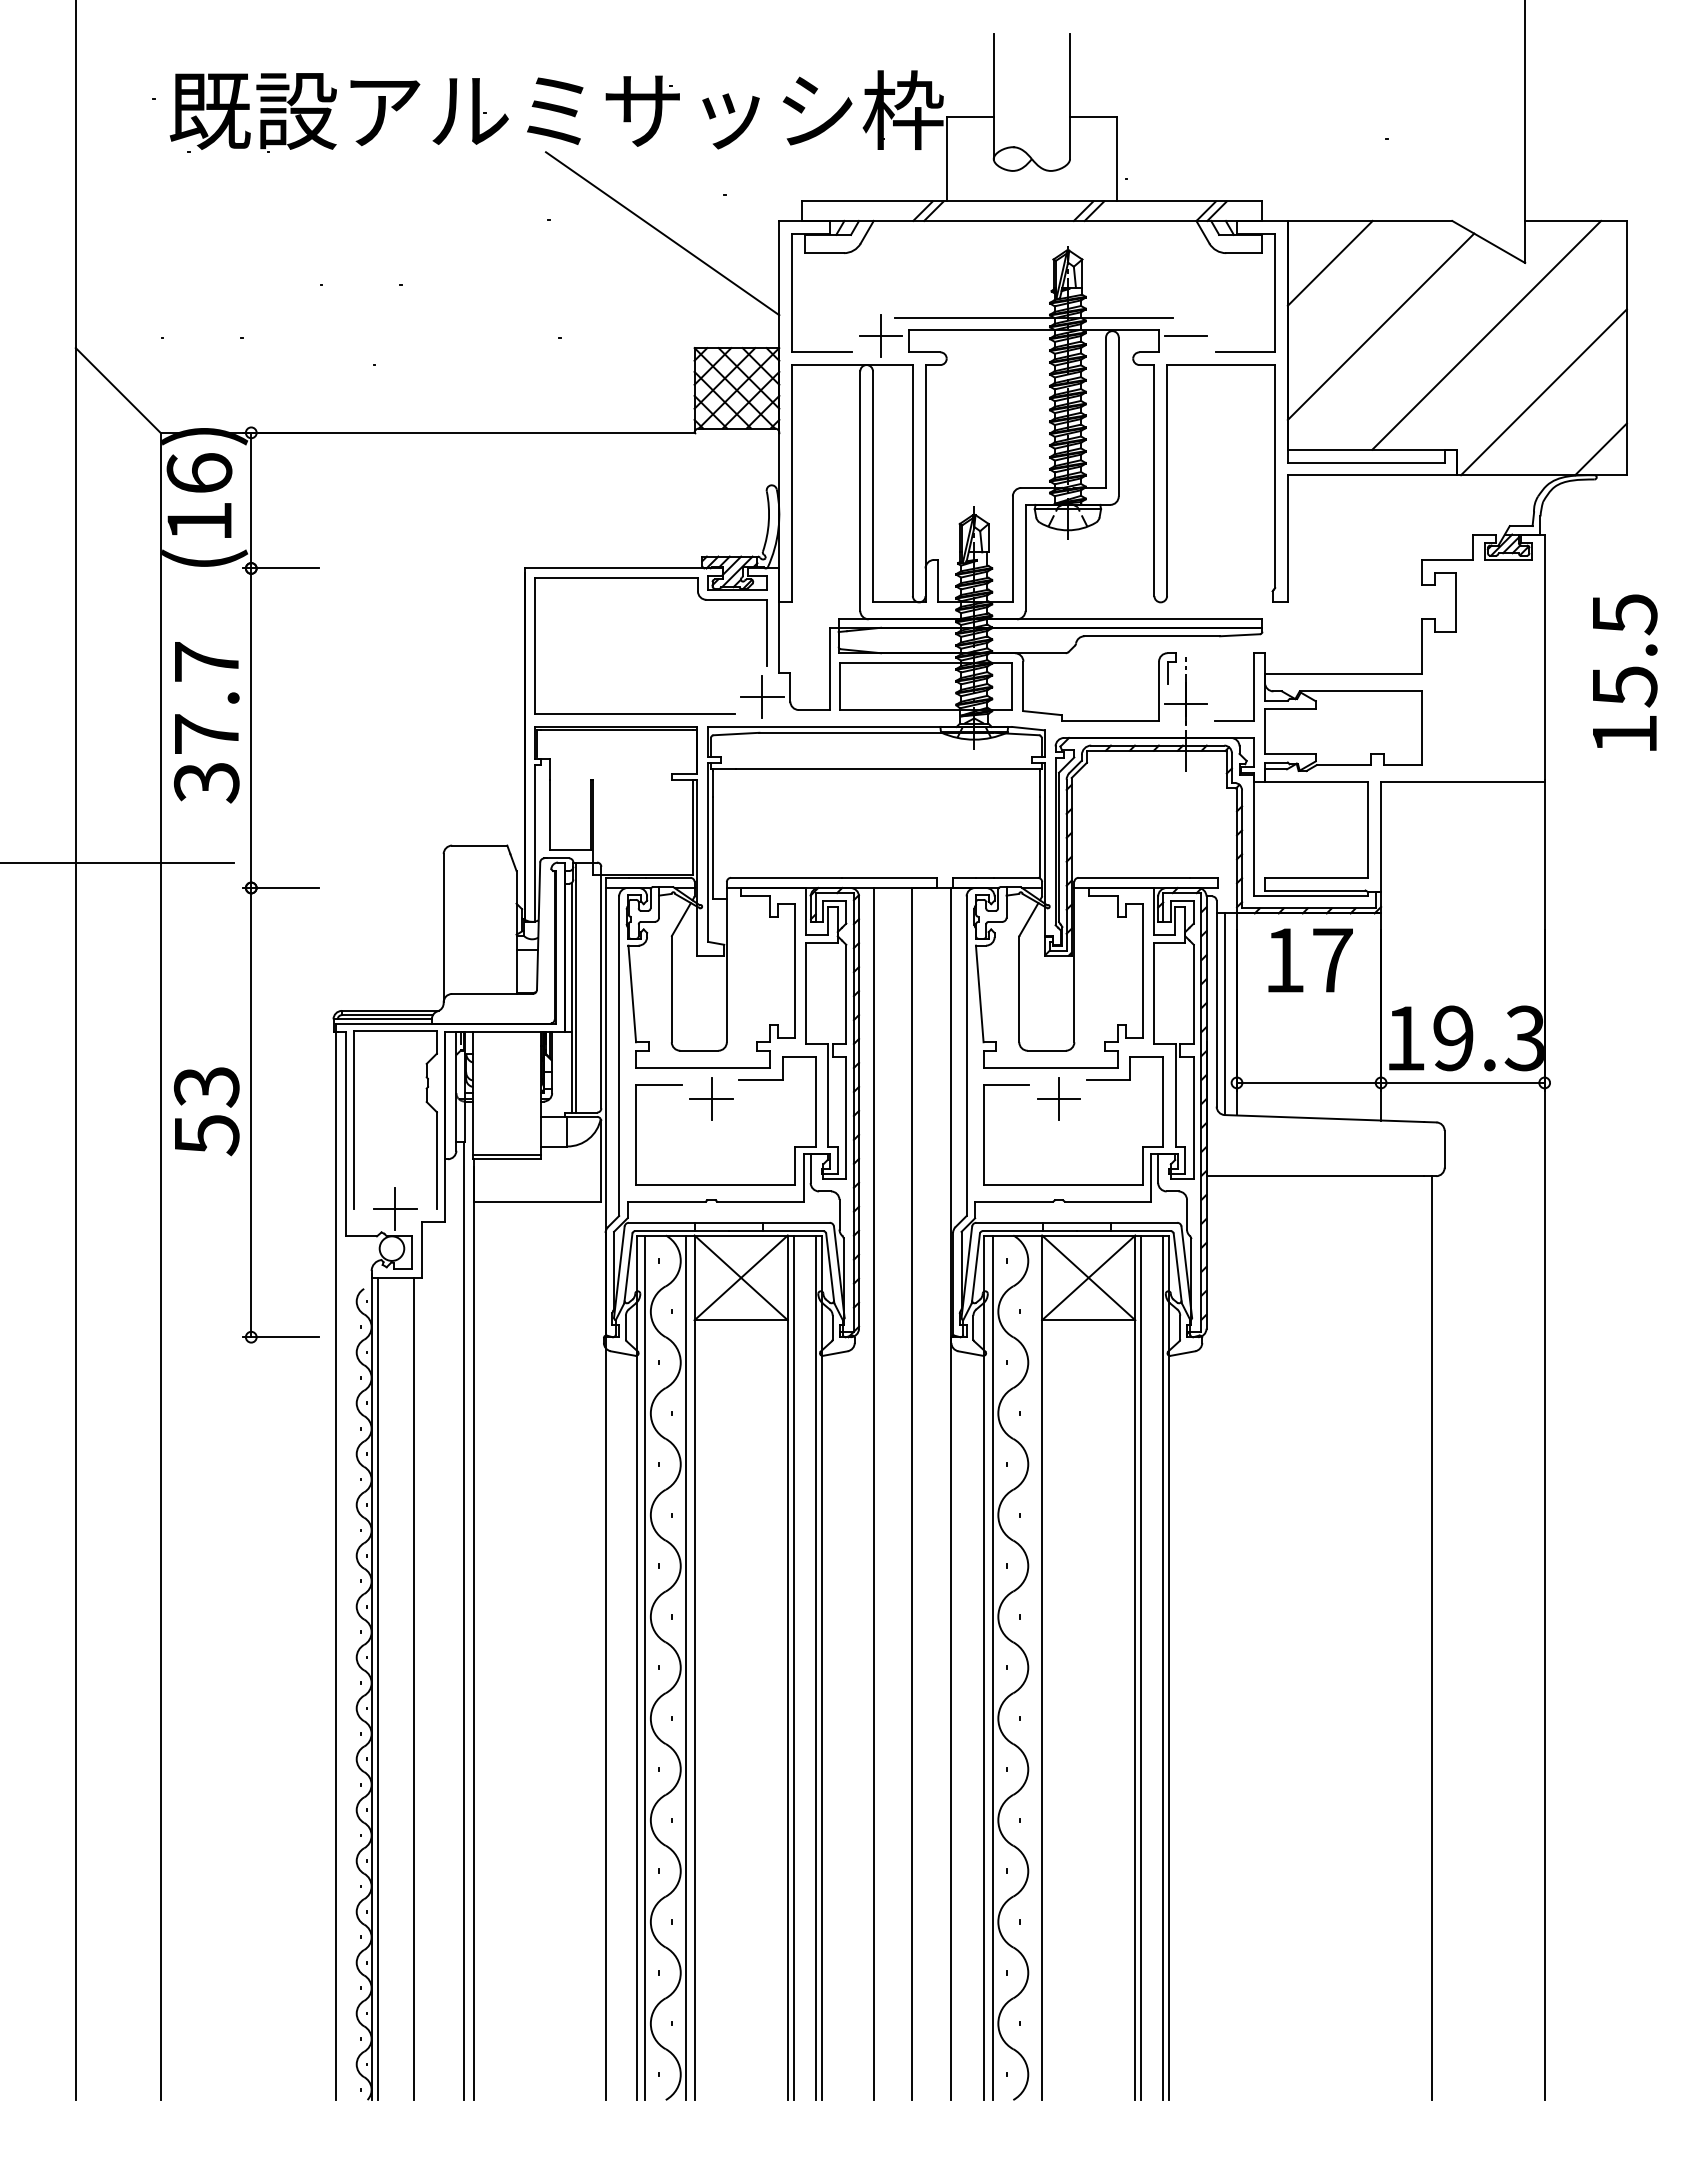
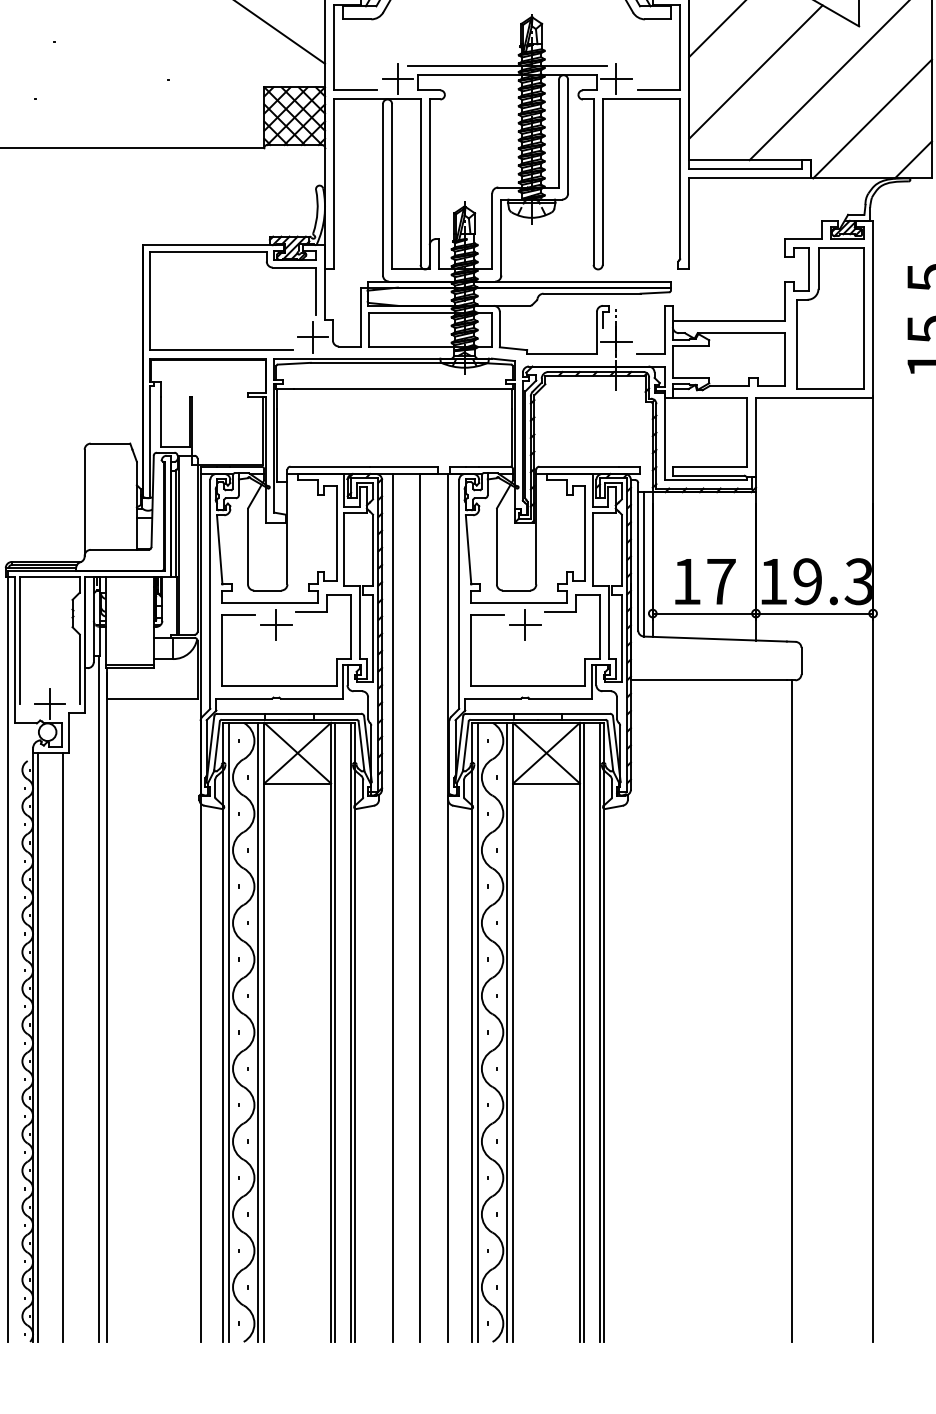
line: (1186, 336) -> (616, 79), added
part: (1485, 670) -> (830, 318), added
text: (1310, 960) -> (705, 581), moved
line: (1033, 1667) -> (507, 1032), added

